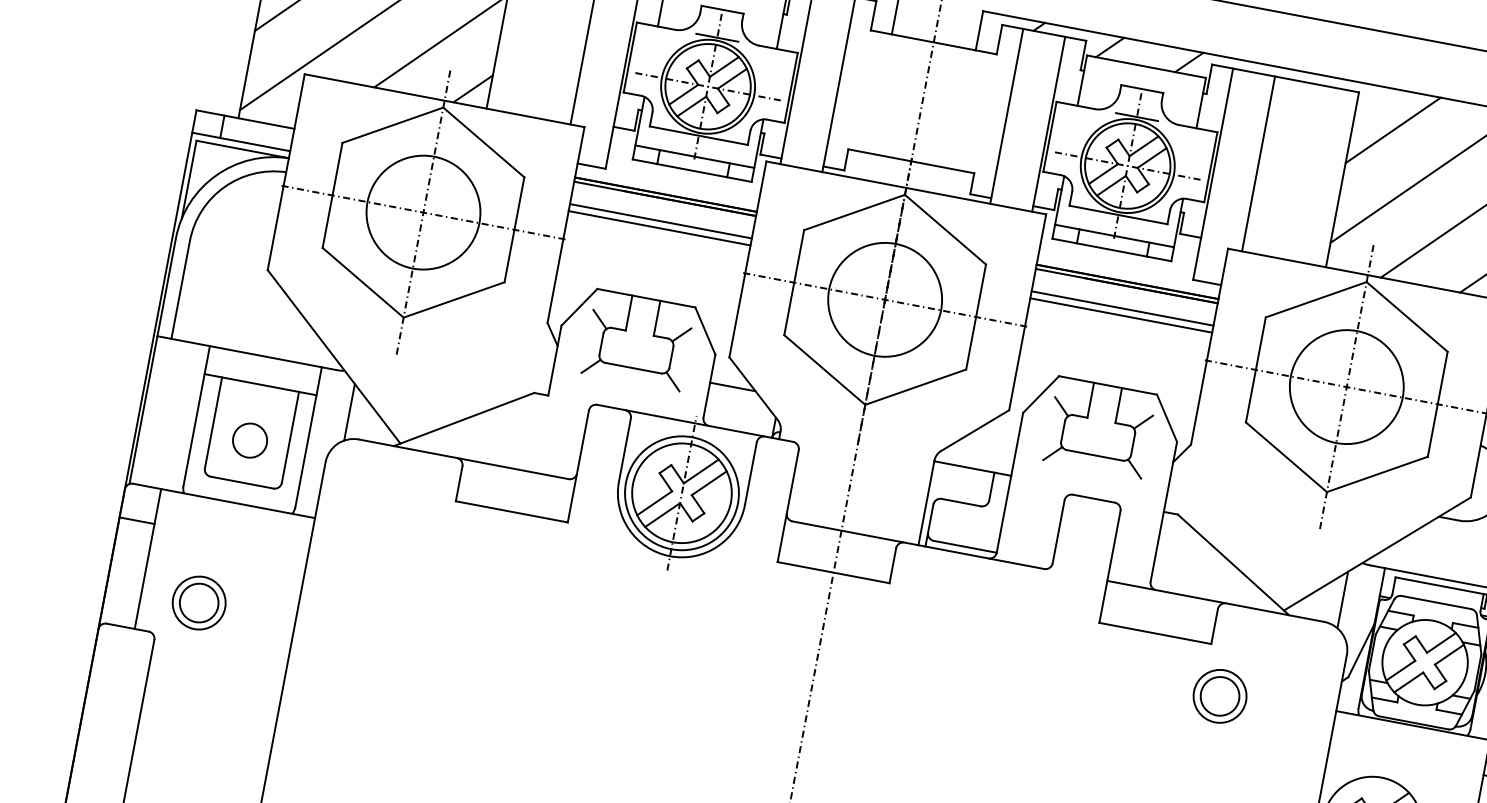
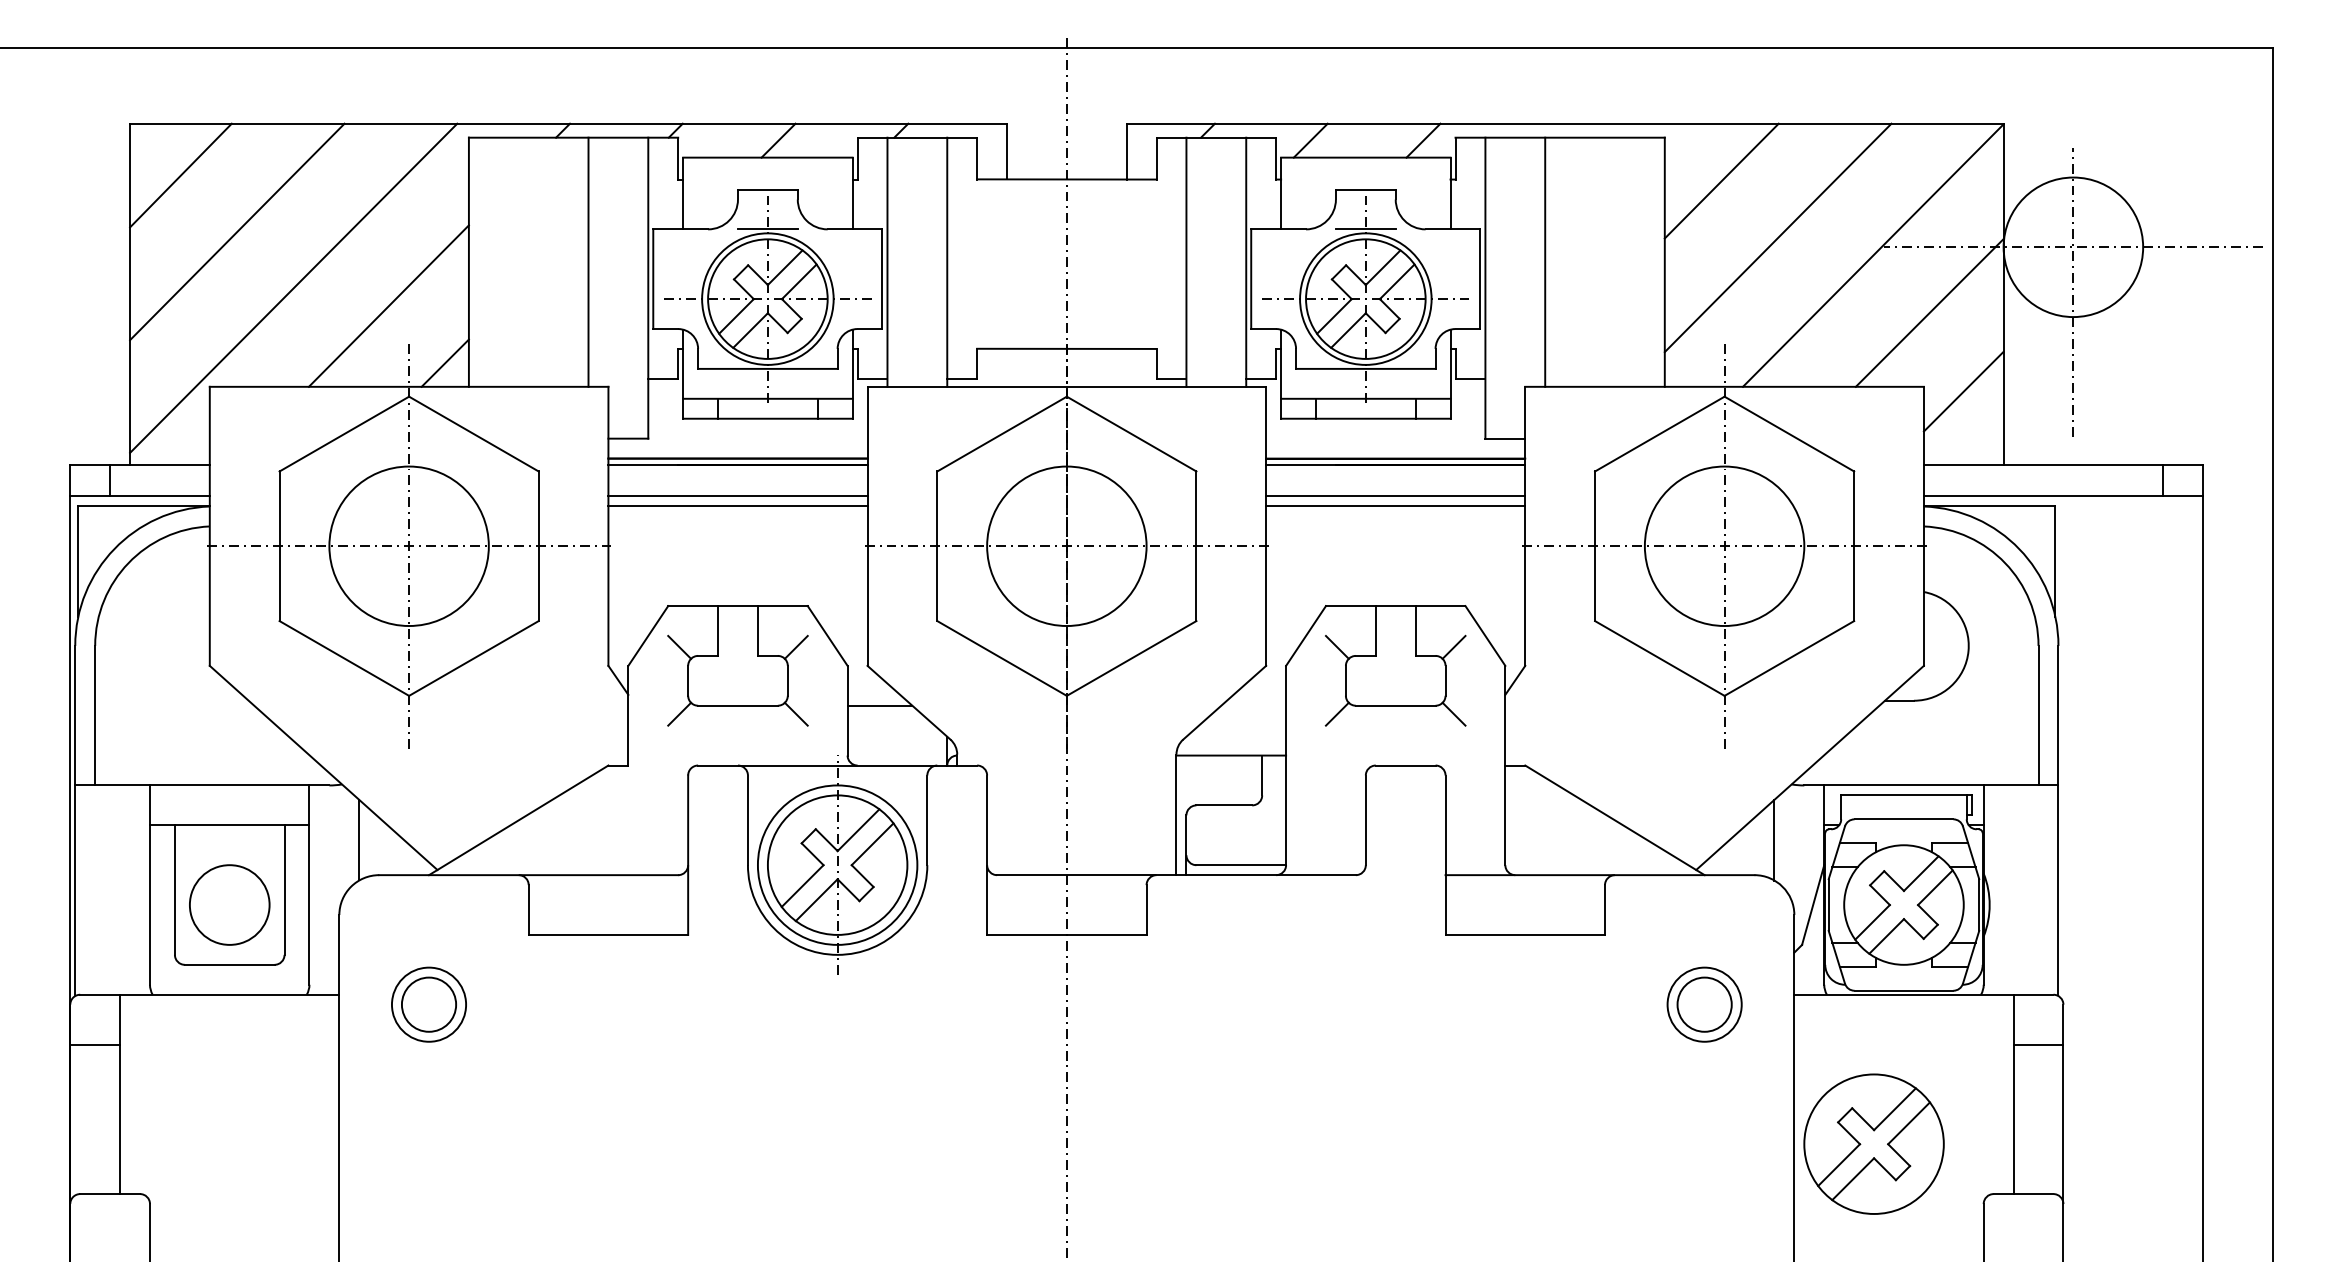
circle: (249, 440) -> (229, 904), size x1.67
part: (198, 602) -> (428, 1004), moved
part: (1219, 696) -> (1704, 1004), moved

